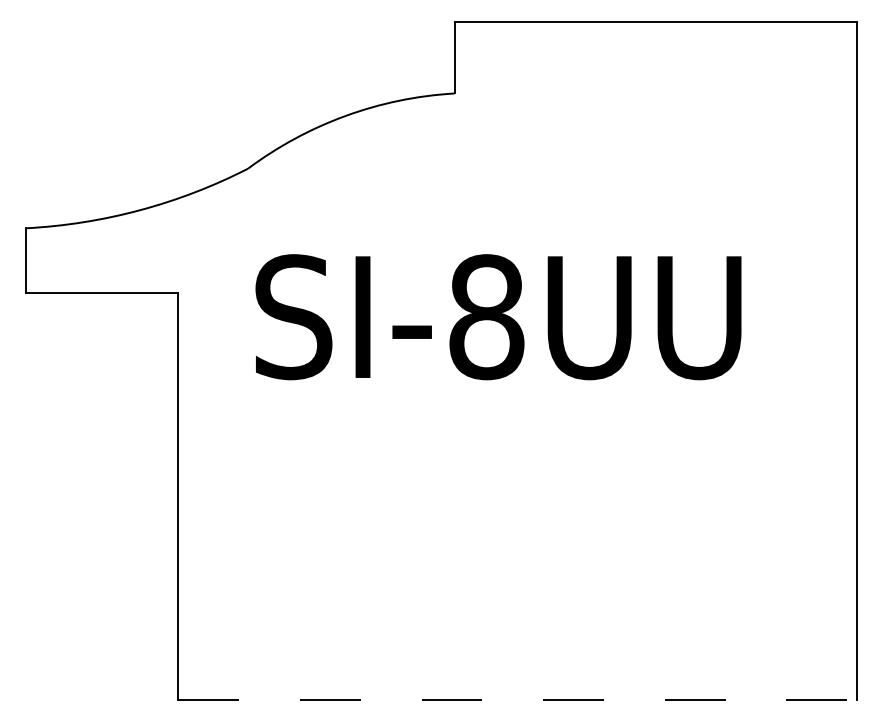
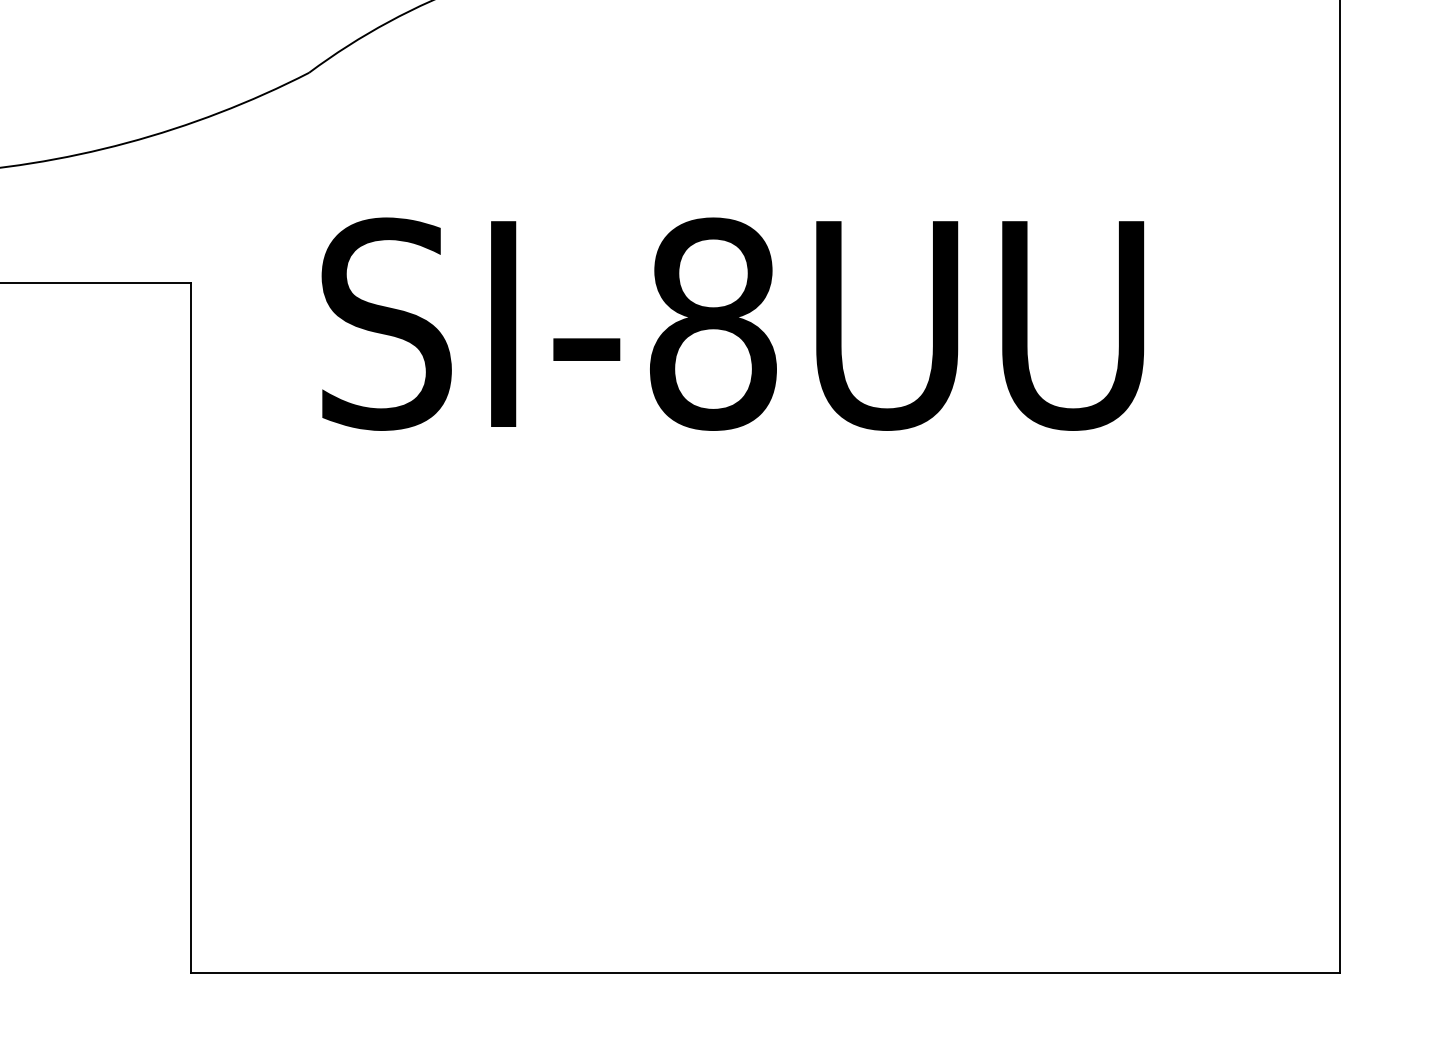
line: (517, 700) -> (765, 972), dashed -> solid

